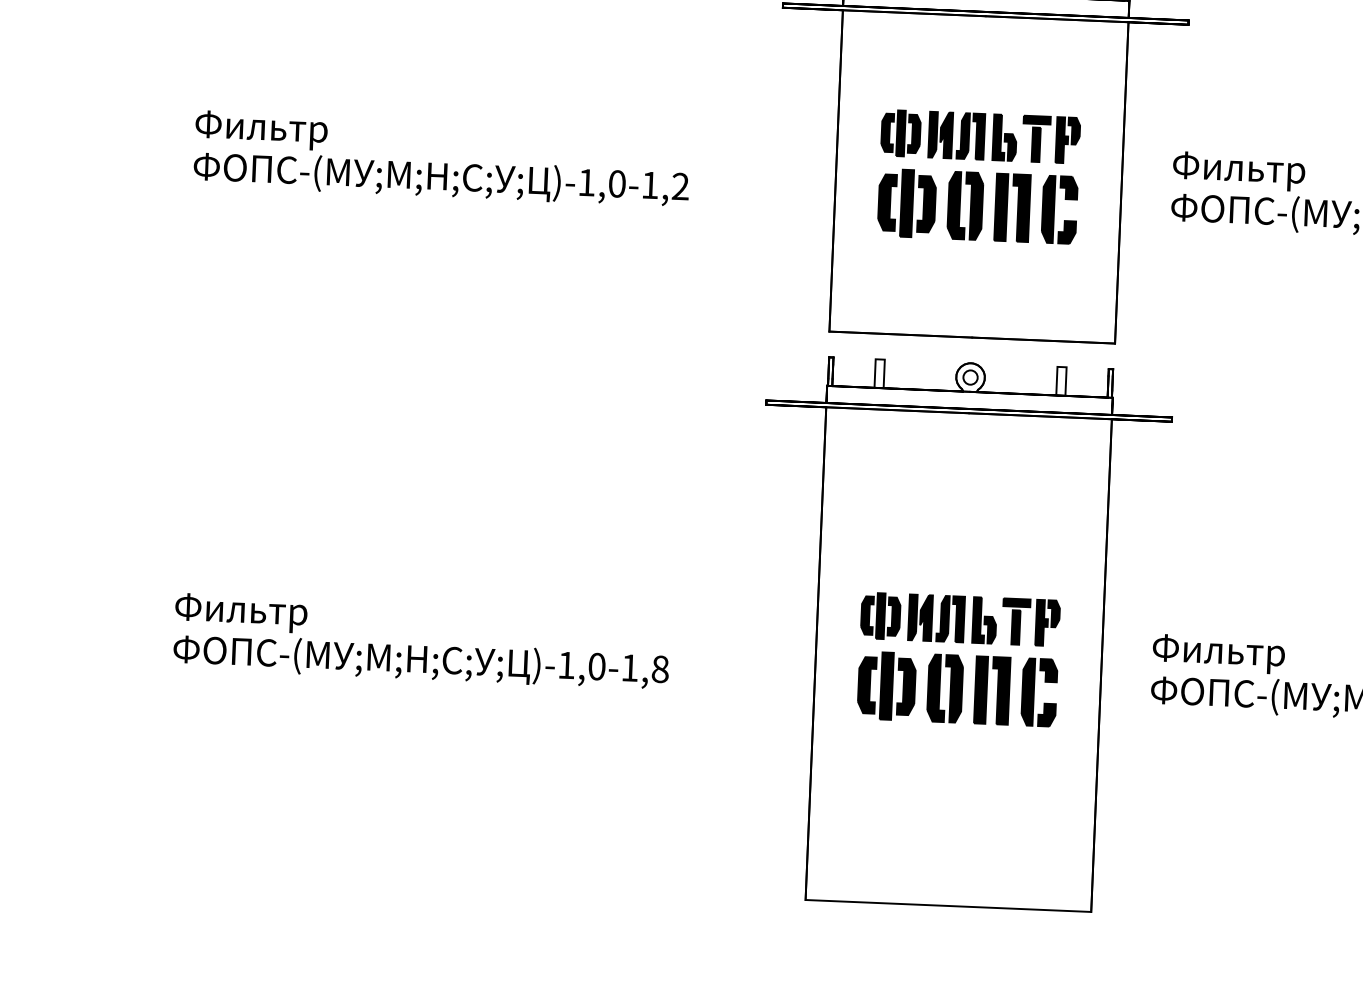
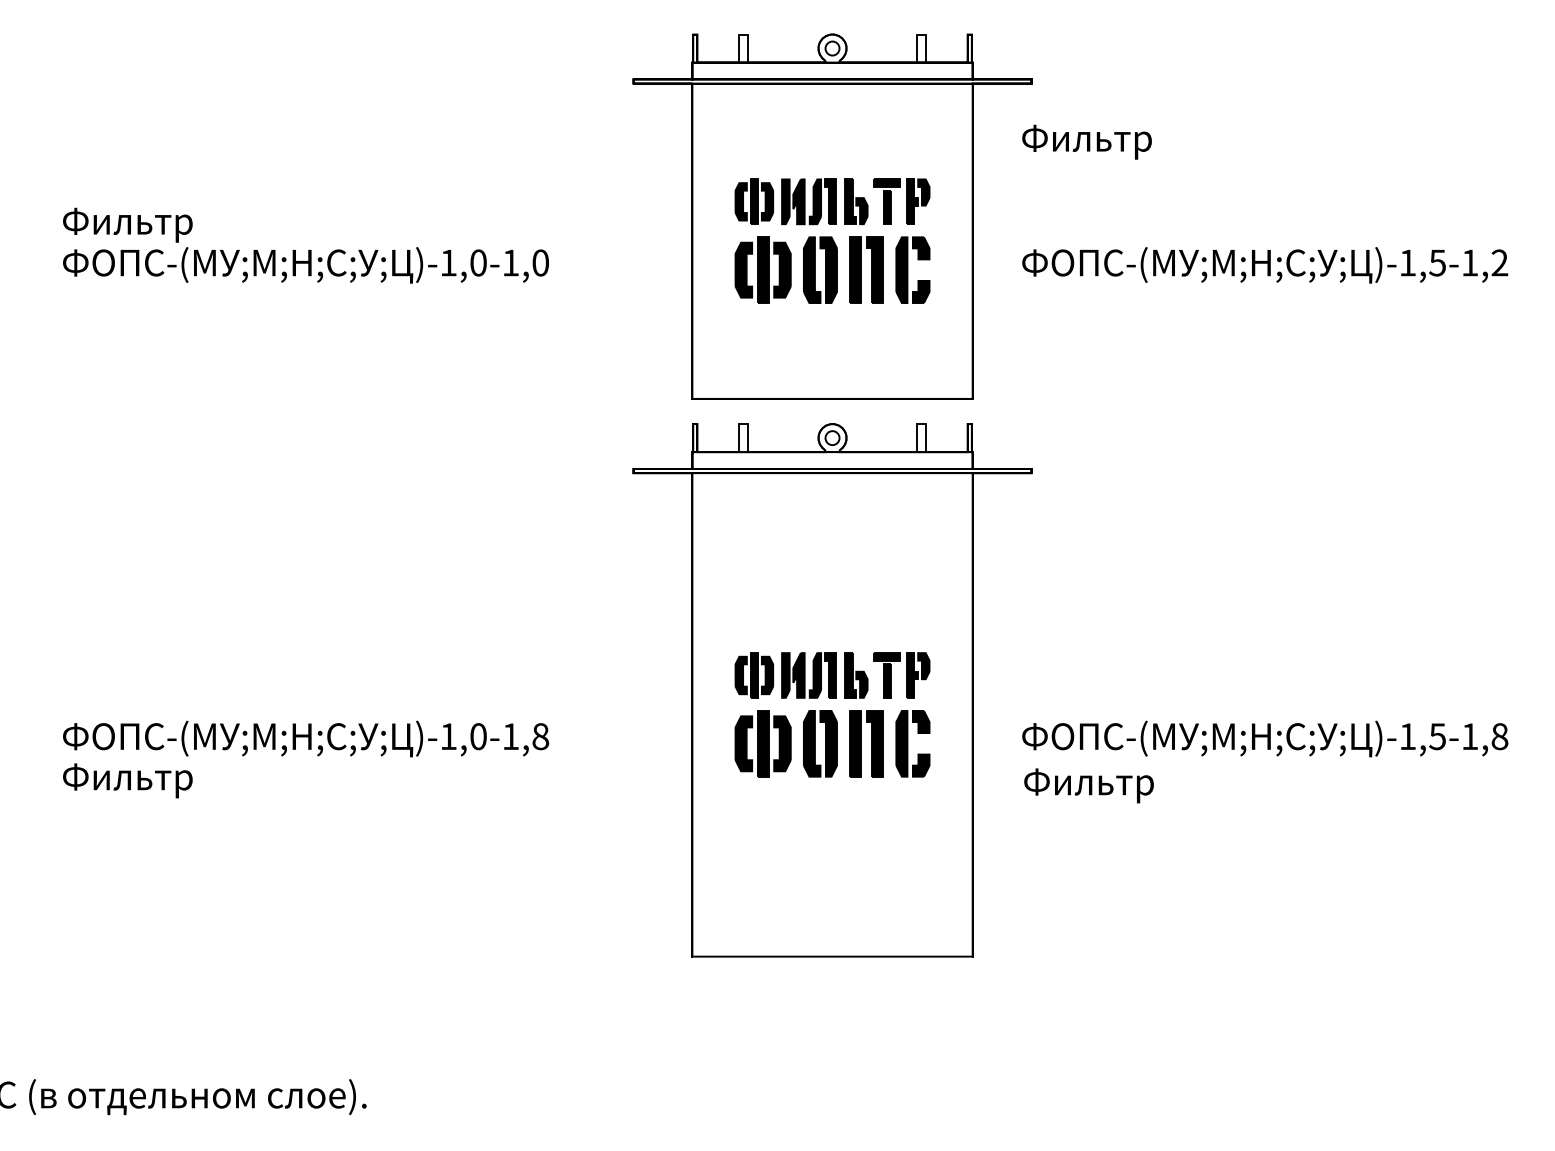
text: (1238, 170) -> (1086, 141), moved
text: (680, 186) -> (540, 262), )-1,0-1,2 -> )-1,0-1,0
text: (240, 612) -> (127, 780), moved
text: (1218, 653) -> (1088, 785), moved

